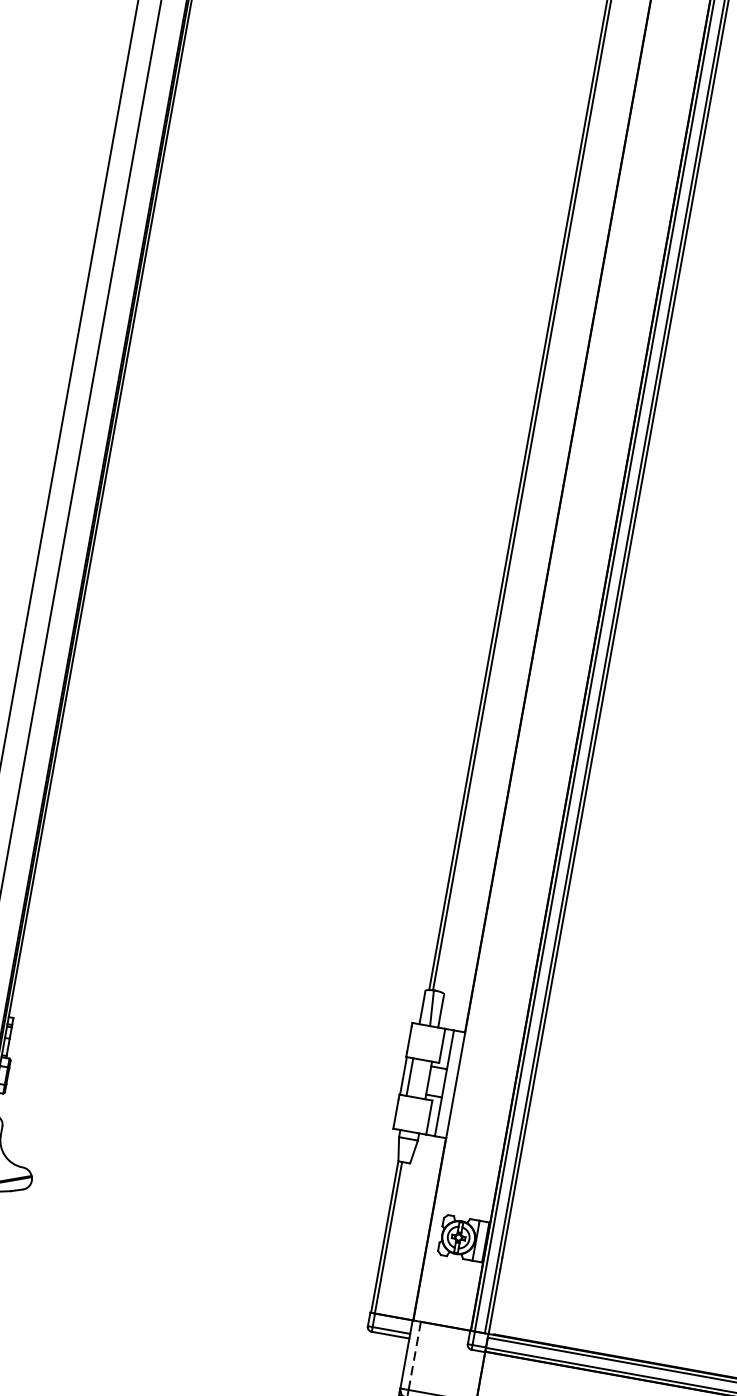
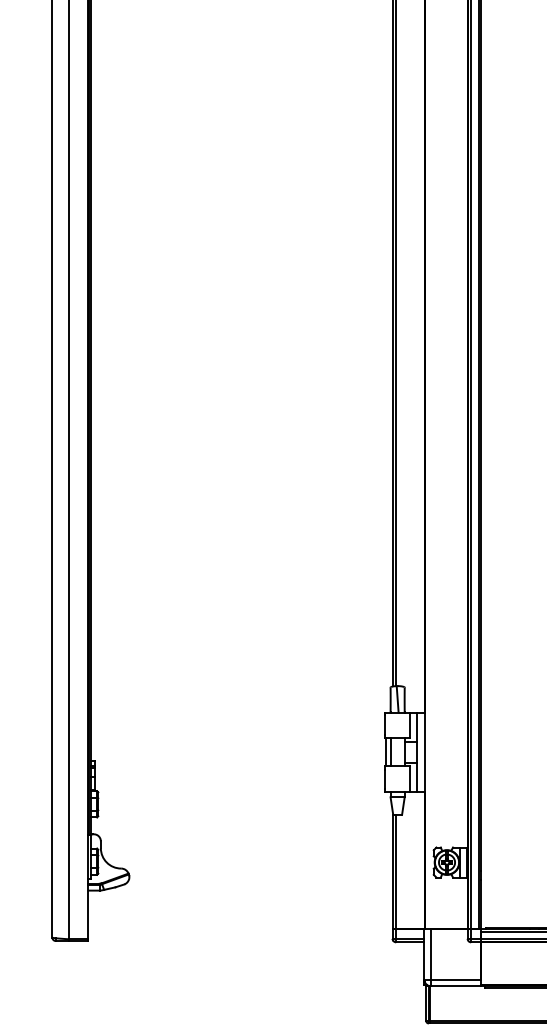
line: (414, 1356) -> (430, 954), dashed -> solid

